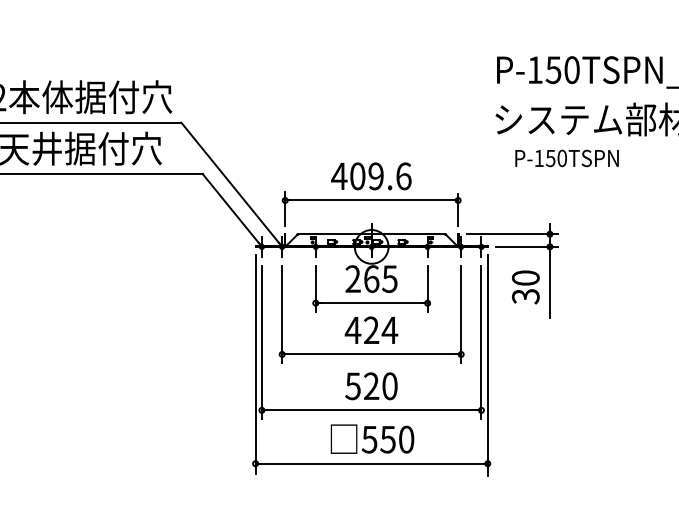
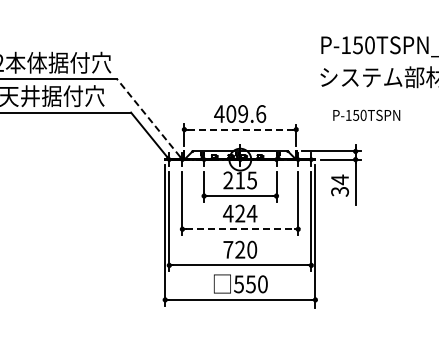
text: (566, 157) -> (366, 114), moved
line: (229, 181) -> (148, 117), solid -> dashed
line: (371, 200) -> (240, 129), solid -> dashed
text: (524, 277) -> (339, 179), 30 -> 34
text: (371, 279) -> (240, 180), 265 -> 215
line: (371, 354) -> (240, 229), solid -> dashed
text: (353, 385) -> (228, 249), 520 -> 720

